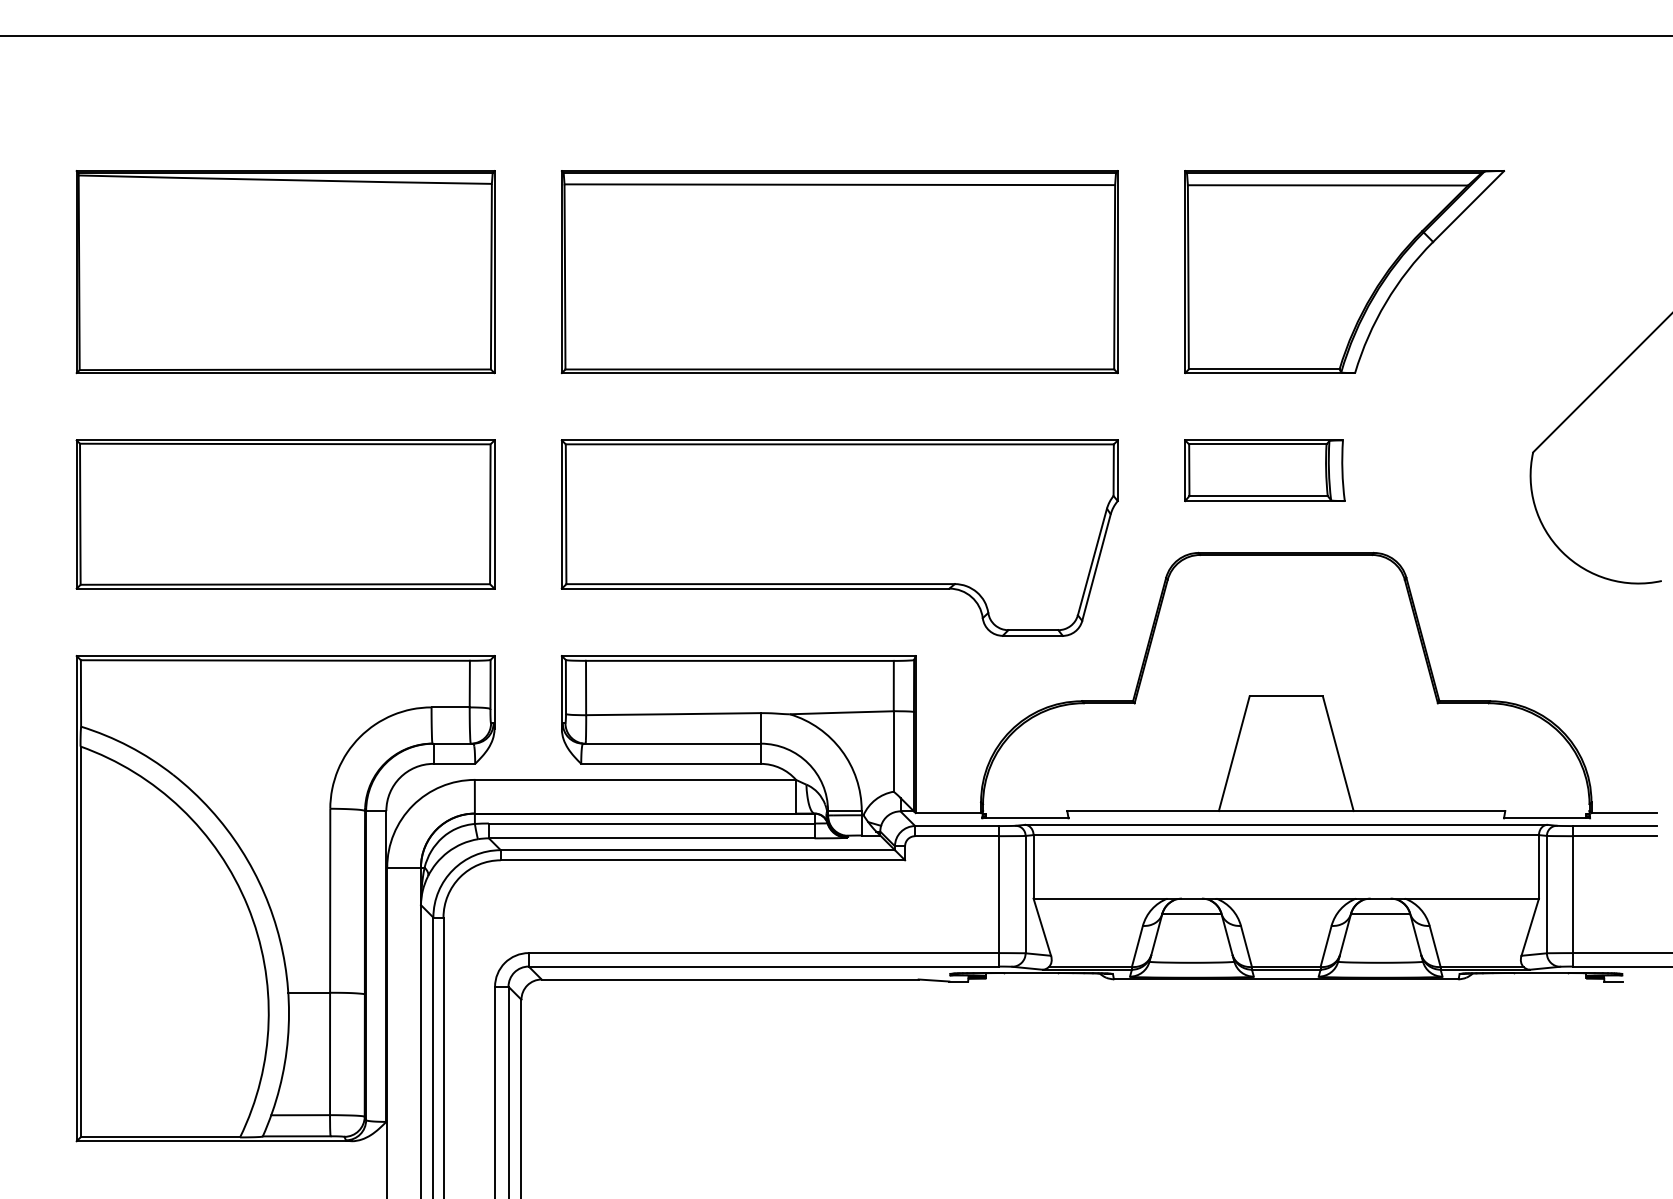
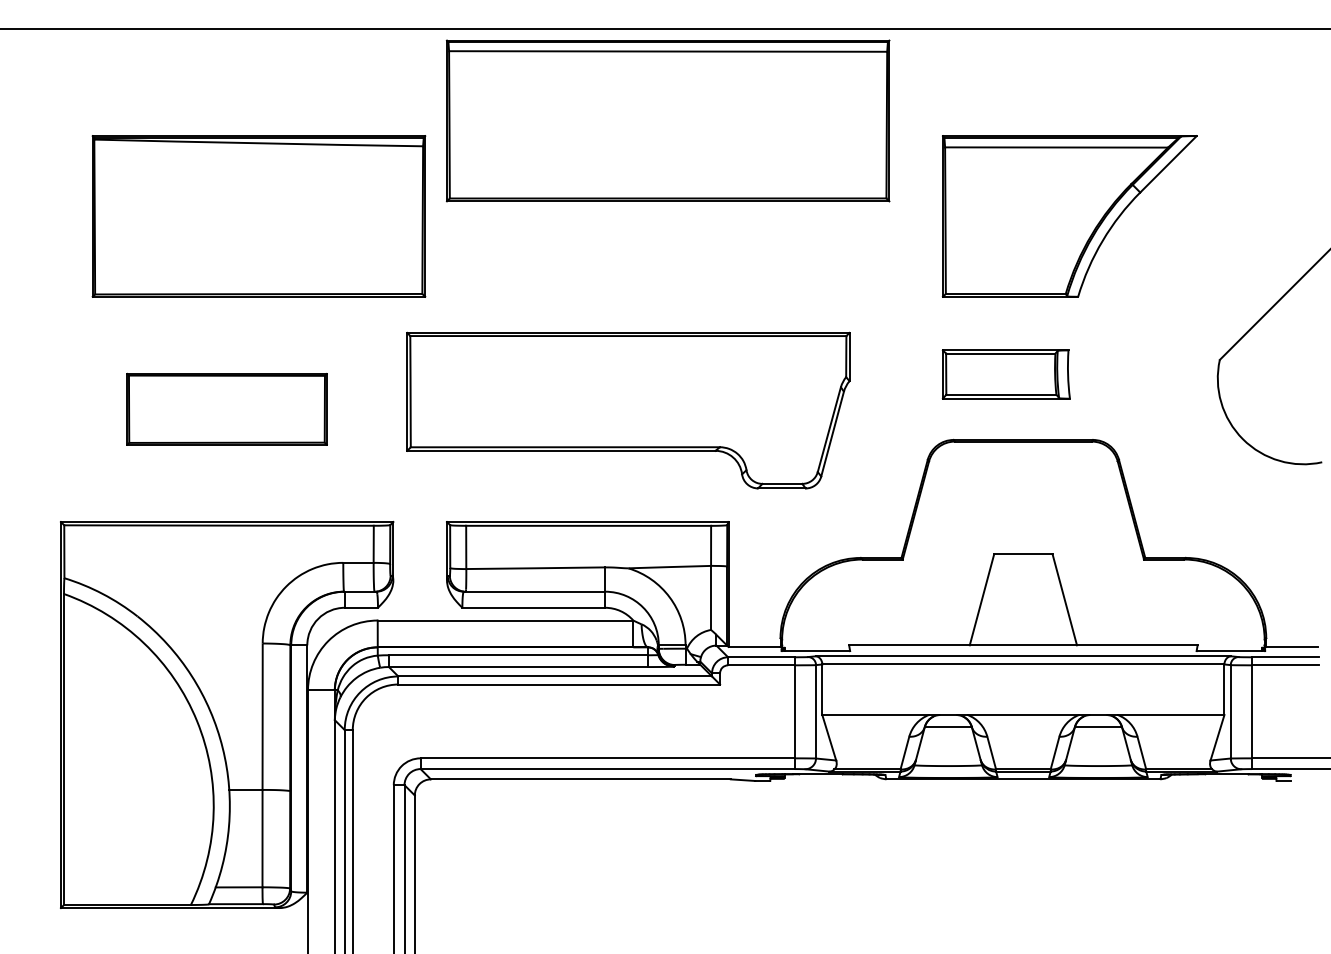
part: (285, 272) -> (258, 216), moved
part: (839, 272) -> (667, 121), moved
part: (285, 514) -> (227, 409), size x0.6
part: (839, 537) -> (628, 410), moved

